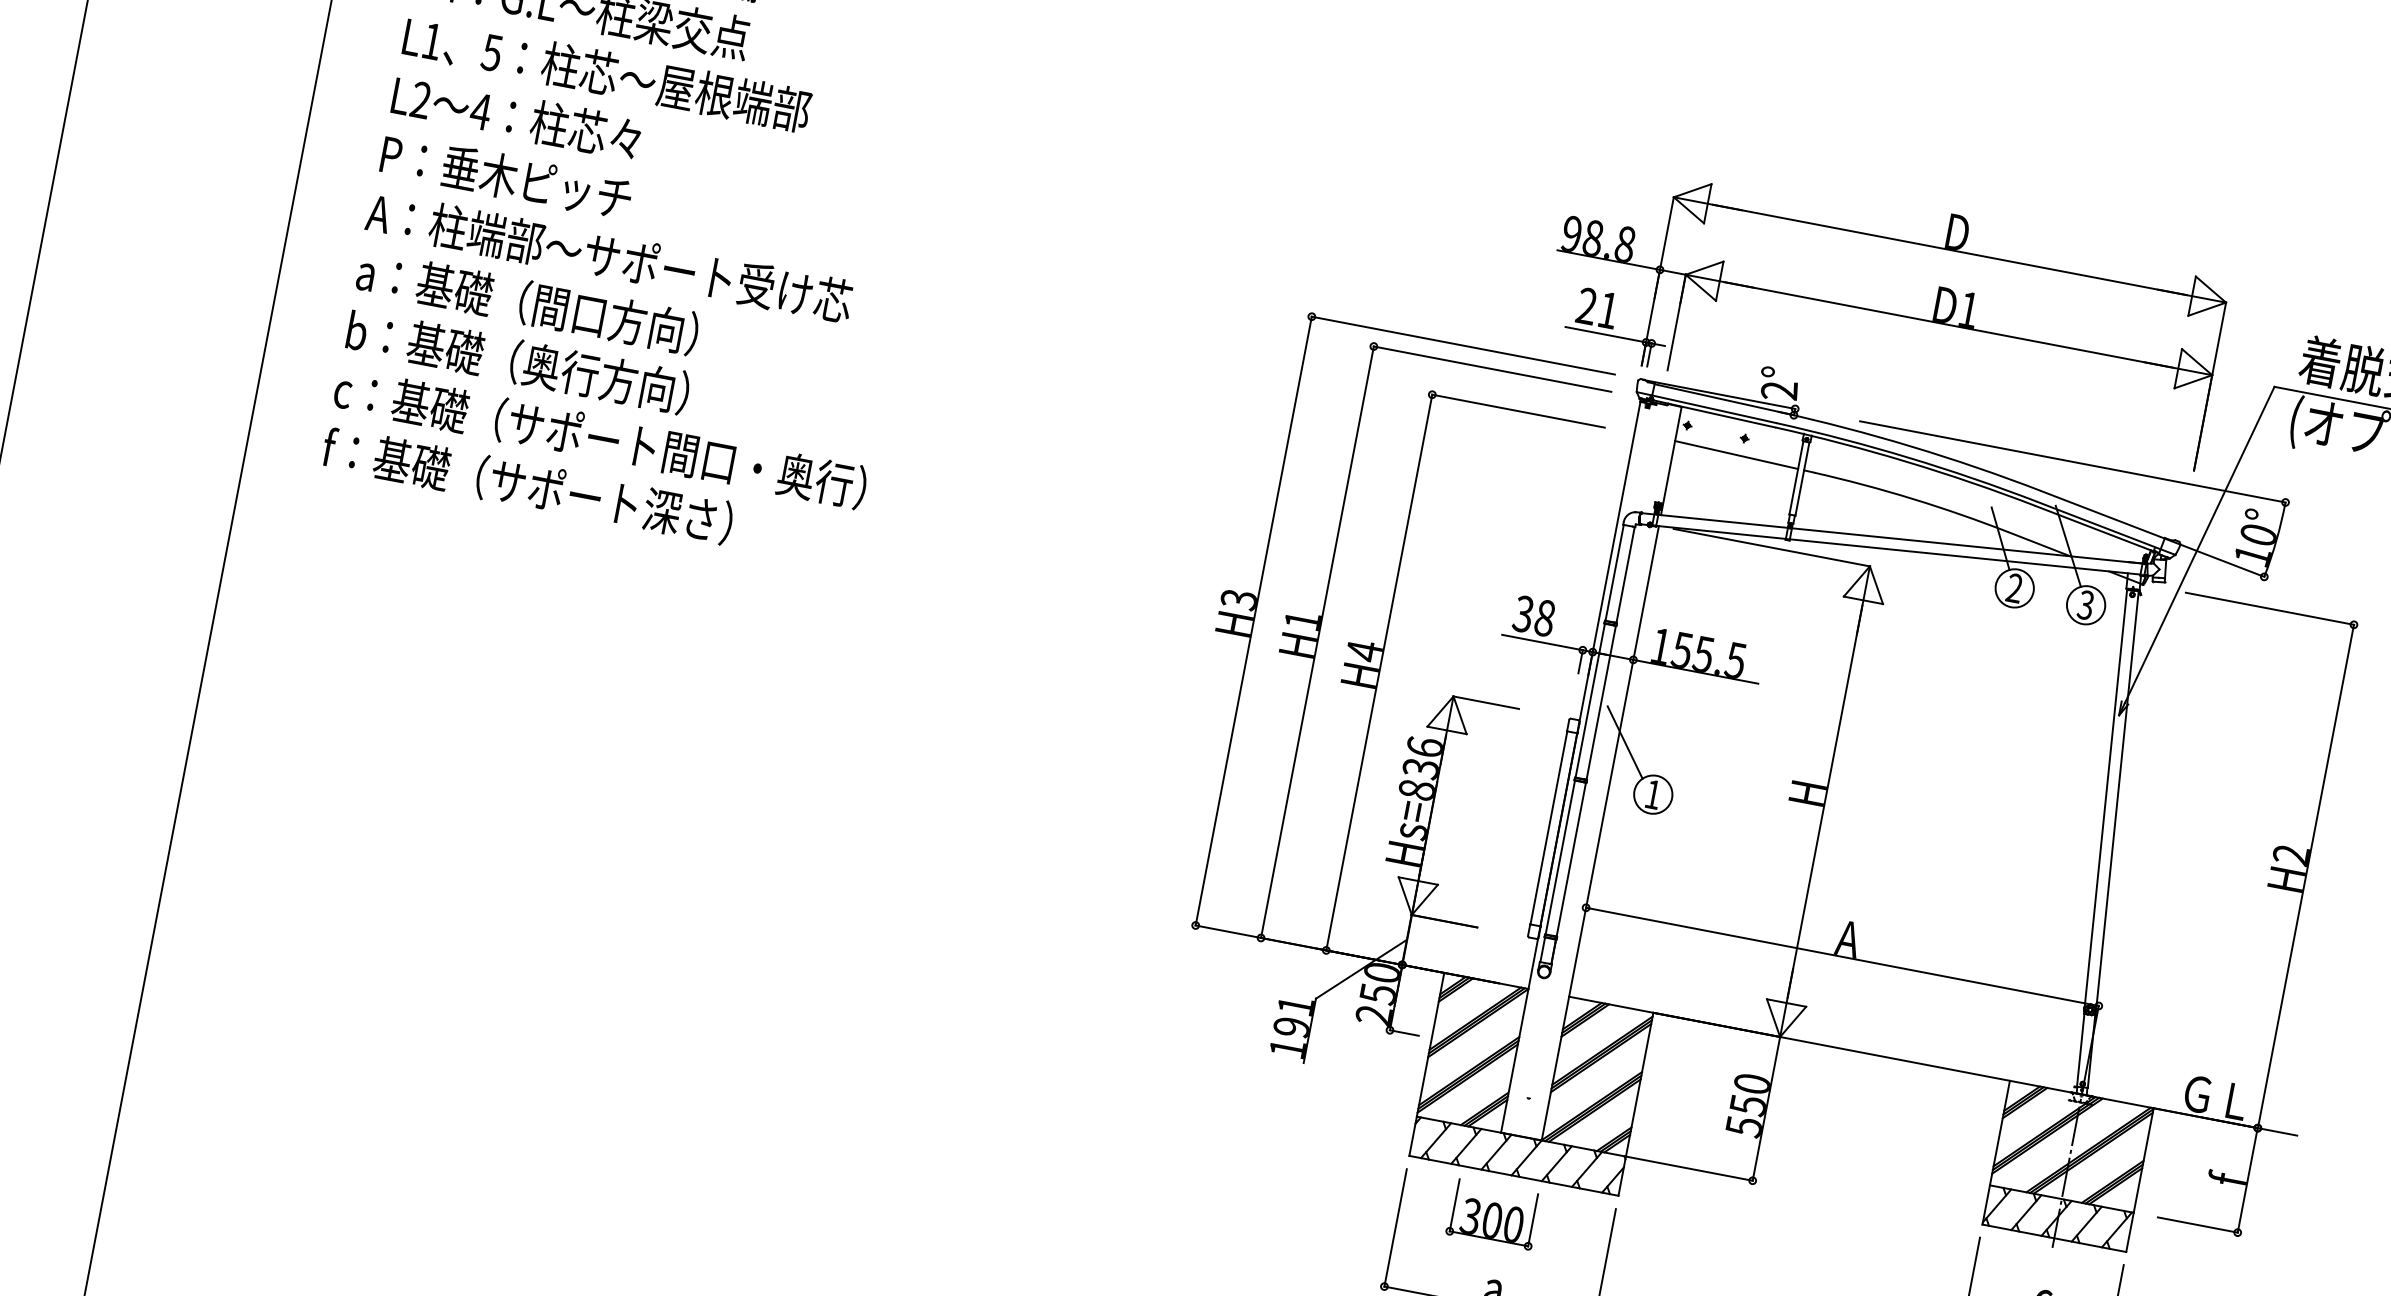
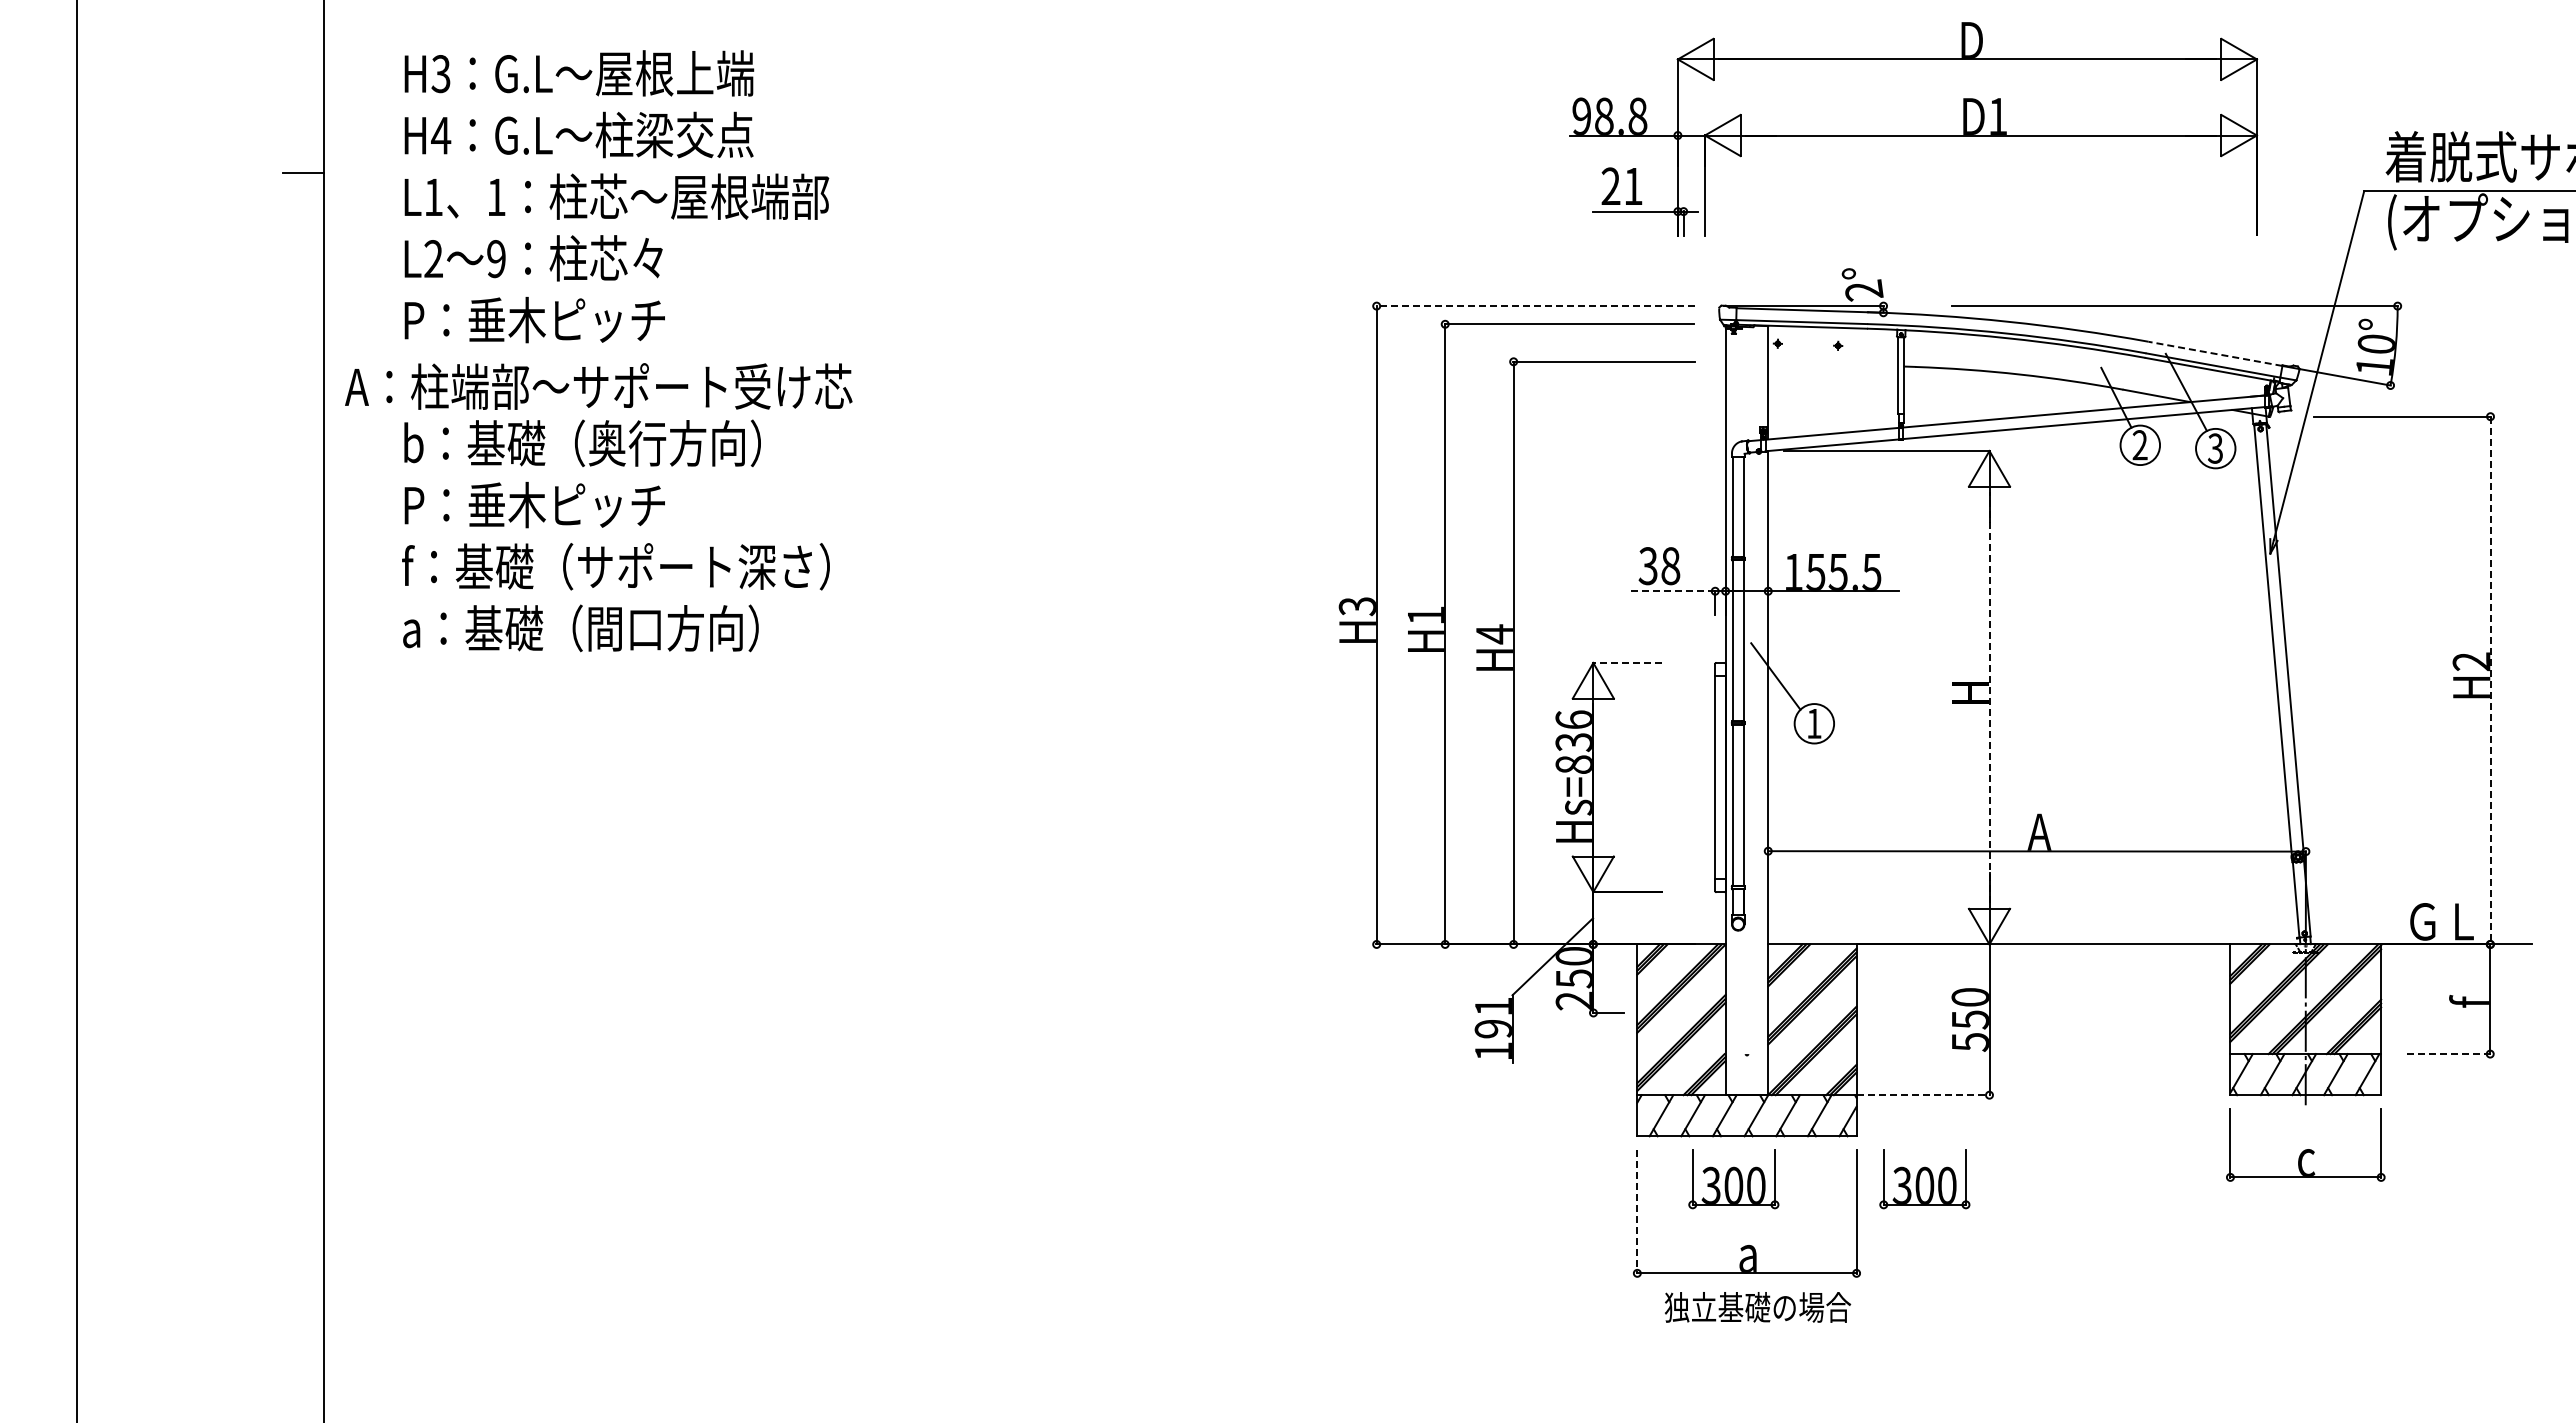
text: (491, 52) -> (495, 197), 5 -> 1
text: (480, 112) -> (496, 259), 4 -> 9
text: (609, 257) -> (598, 386), moved
text: (528, 303) -> (581, 443), a：基礎（間口方向） -> b：基礎（奥行方向）
part: (1885, 306) -> (1913, 129), moved
line: (1462, 345) -> (1534, 306), solid -> dashed
text: (518, 361) -> (582, 504), b：基礎（奥行方向） -> P：垂木ピッチ
text: (600, 438) -> (680, 566), c：基礎（サポート間口・奥行） -> f：基礎（サポート深さ）
line: (1737, 454) -> (1833, 363), removed
text: (527, 485) -> (615, 628), f：基礎（サポート深さ） -> a：基礎（間口方向）
line: (2103, 514) -> (2215, 353), solid -> dashed
line: (1542, 642) -> (1672, 591), solid -> dashed
line: (1486, 702) -> (1627, 662), solid -> dashed
line: (1825, 801) -> (1989, 697), solid -> dashed
line: (2305, 876) -> (2490, 680), solid -> dashed
line: (1689, 1169) -> (1923, 1095), solid -> dashed
line: (2198, 1225) -> (2449, 1054), solid -> dashed
line: (1395, 1227) -> (1637, 1211), solid -> dashed
part: (1675, 1249) -> (1924, 1179), added

